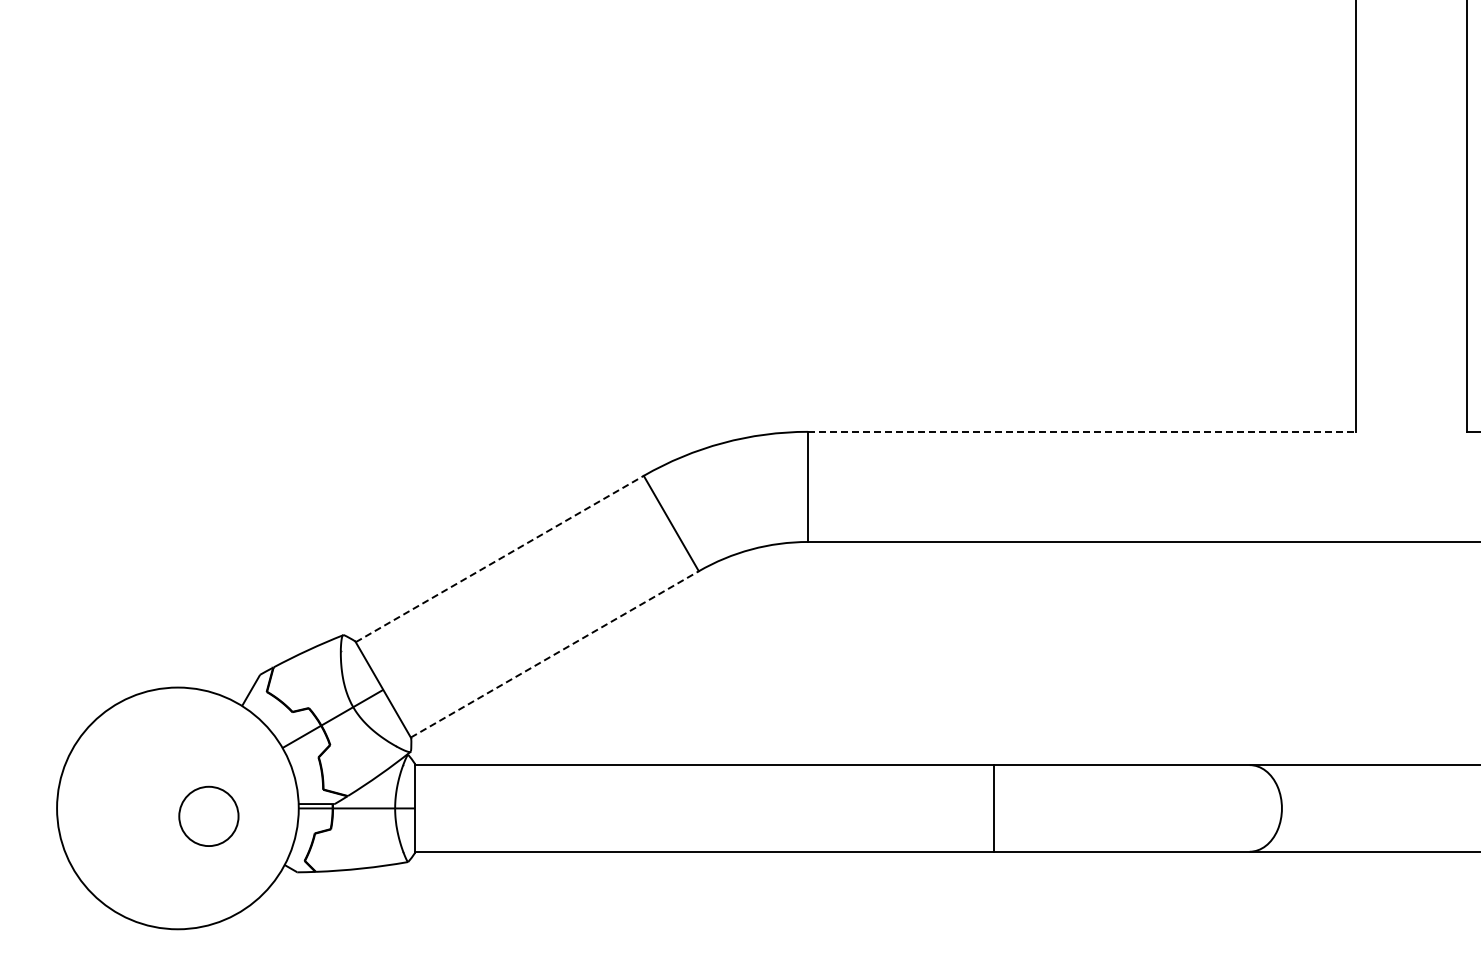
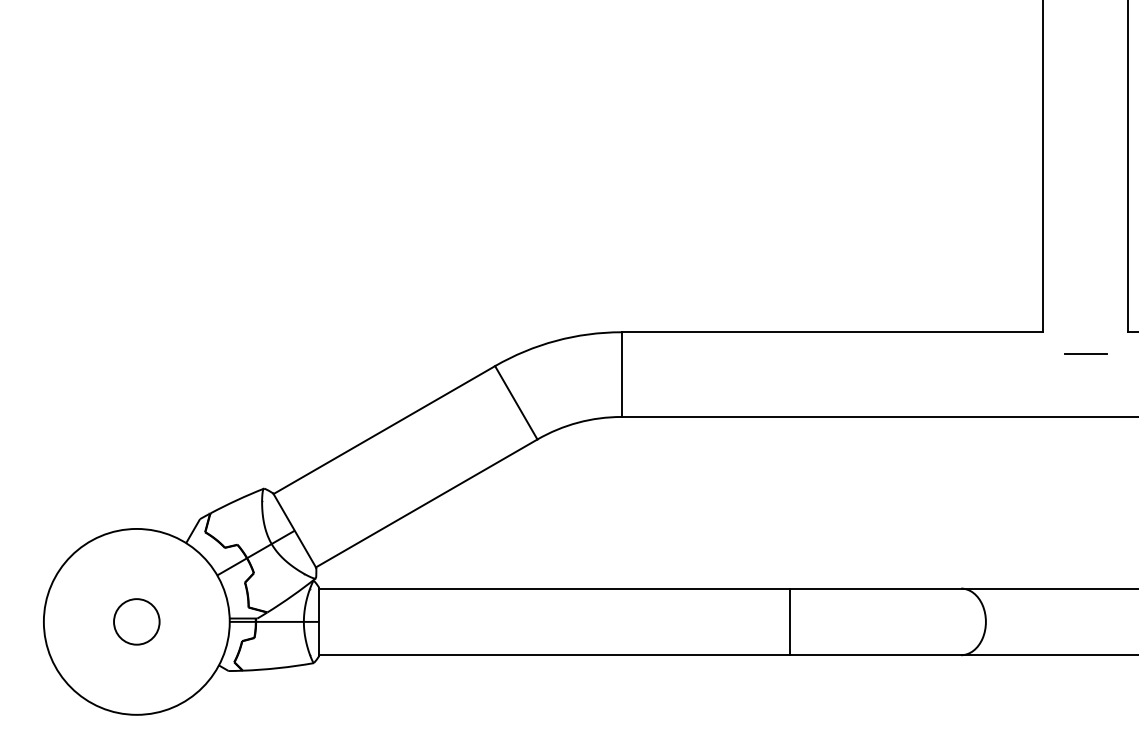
line: (1082, 431) -> (832, 332), dashed -> solid
line: (1411, 459) -> (1085, 353), added
line: (500, 558) -> (384, 429), dashed -> solid
line: (555, 654) -> (427, 503), dashed -> solid
line: (994, 808) -> (790, 621), moved
circle: (208, 815) -> (136, 621), moved

